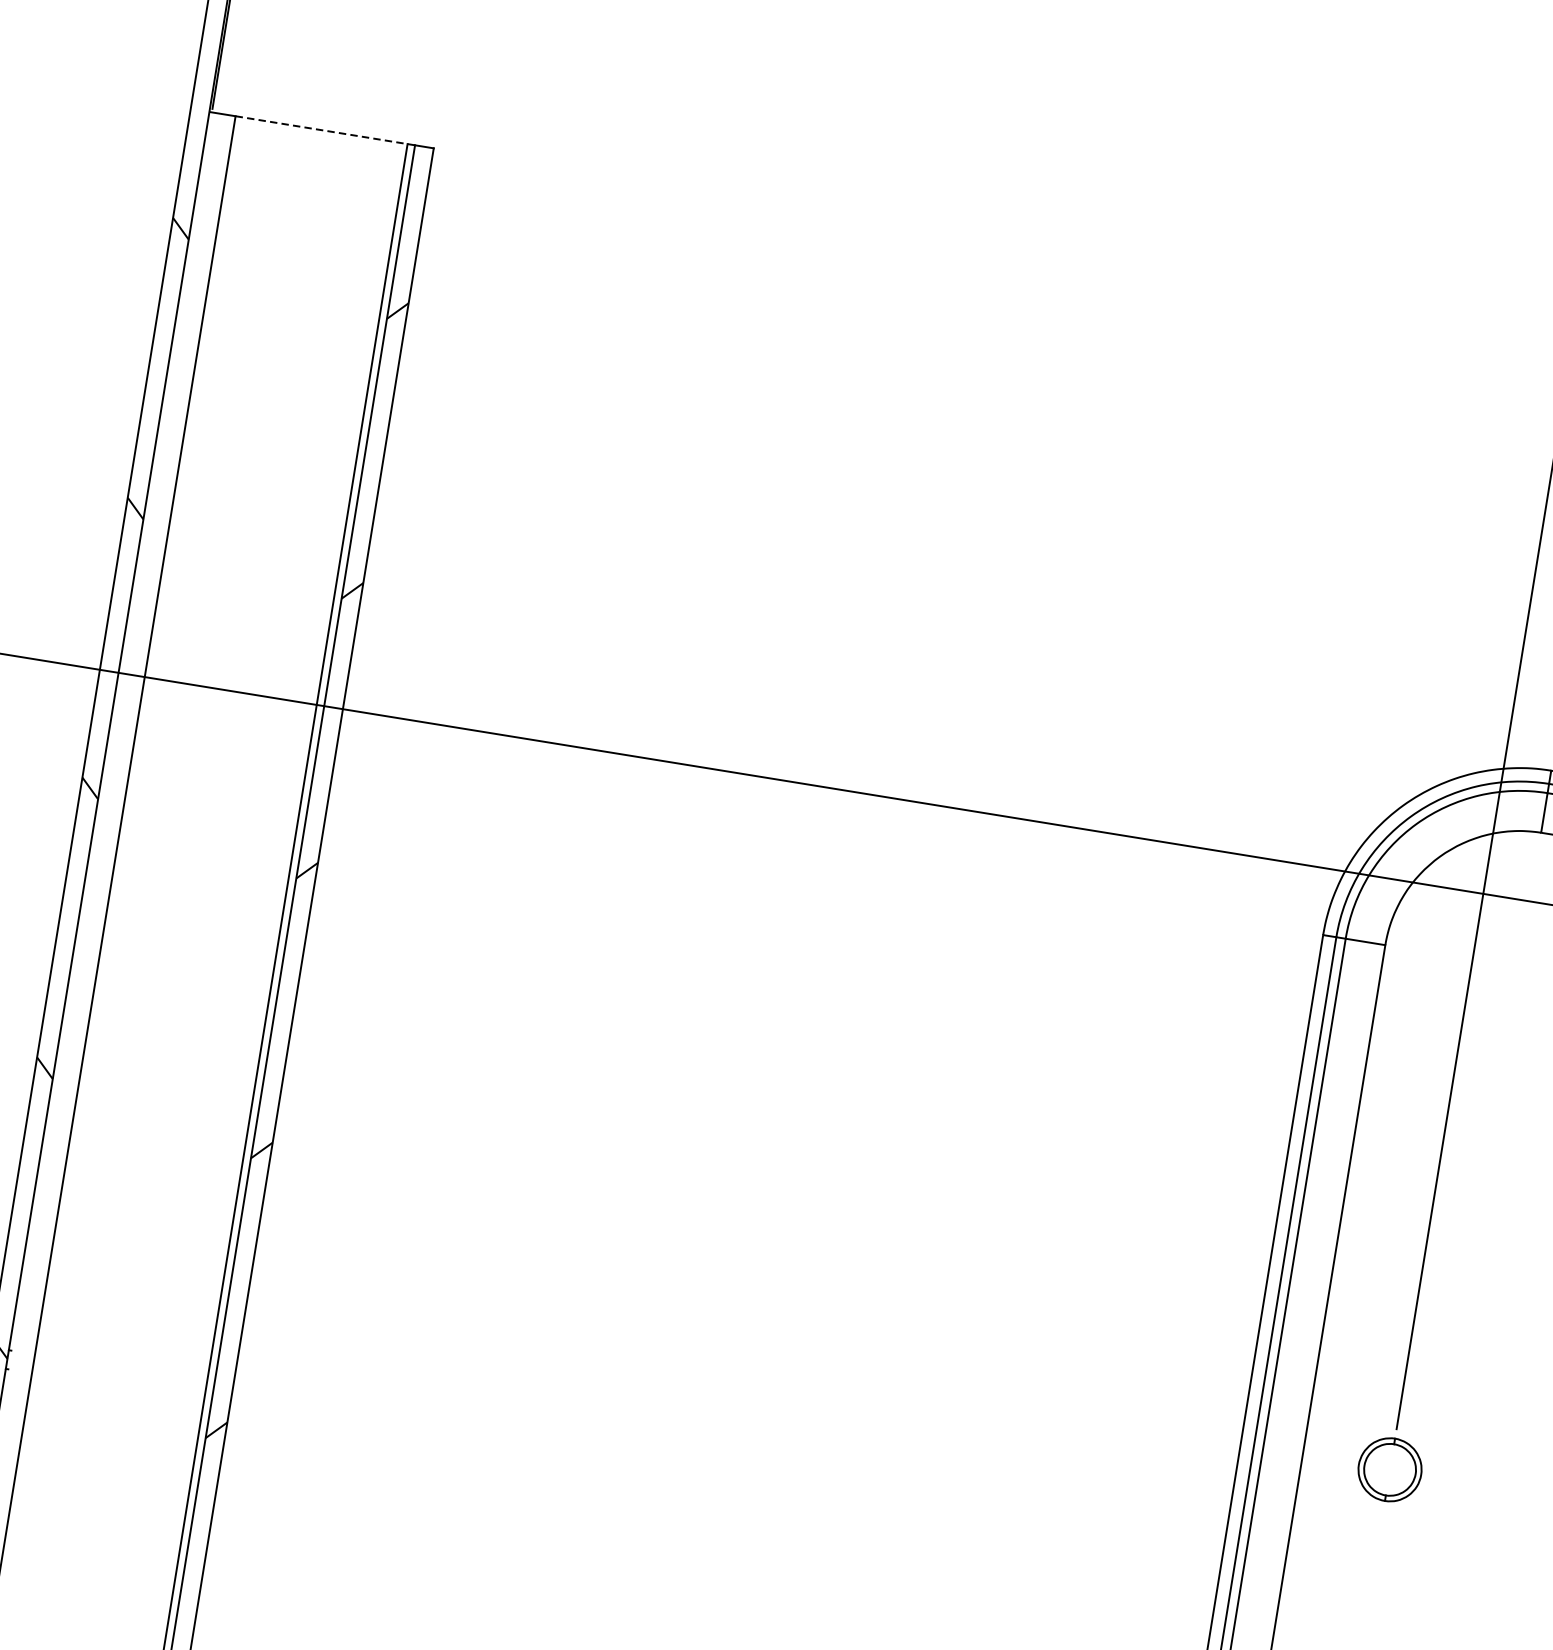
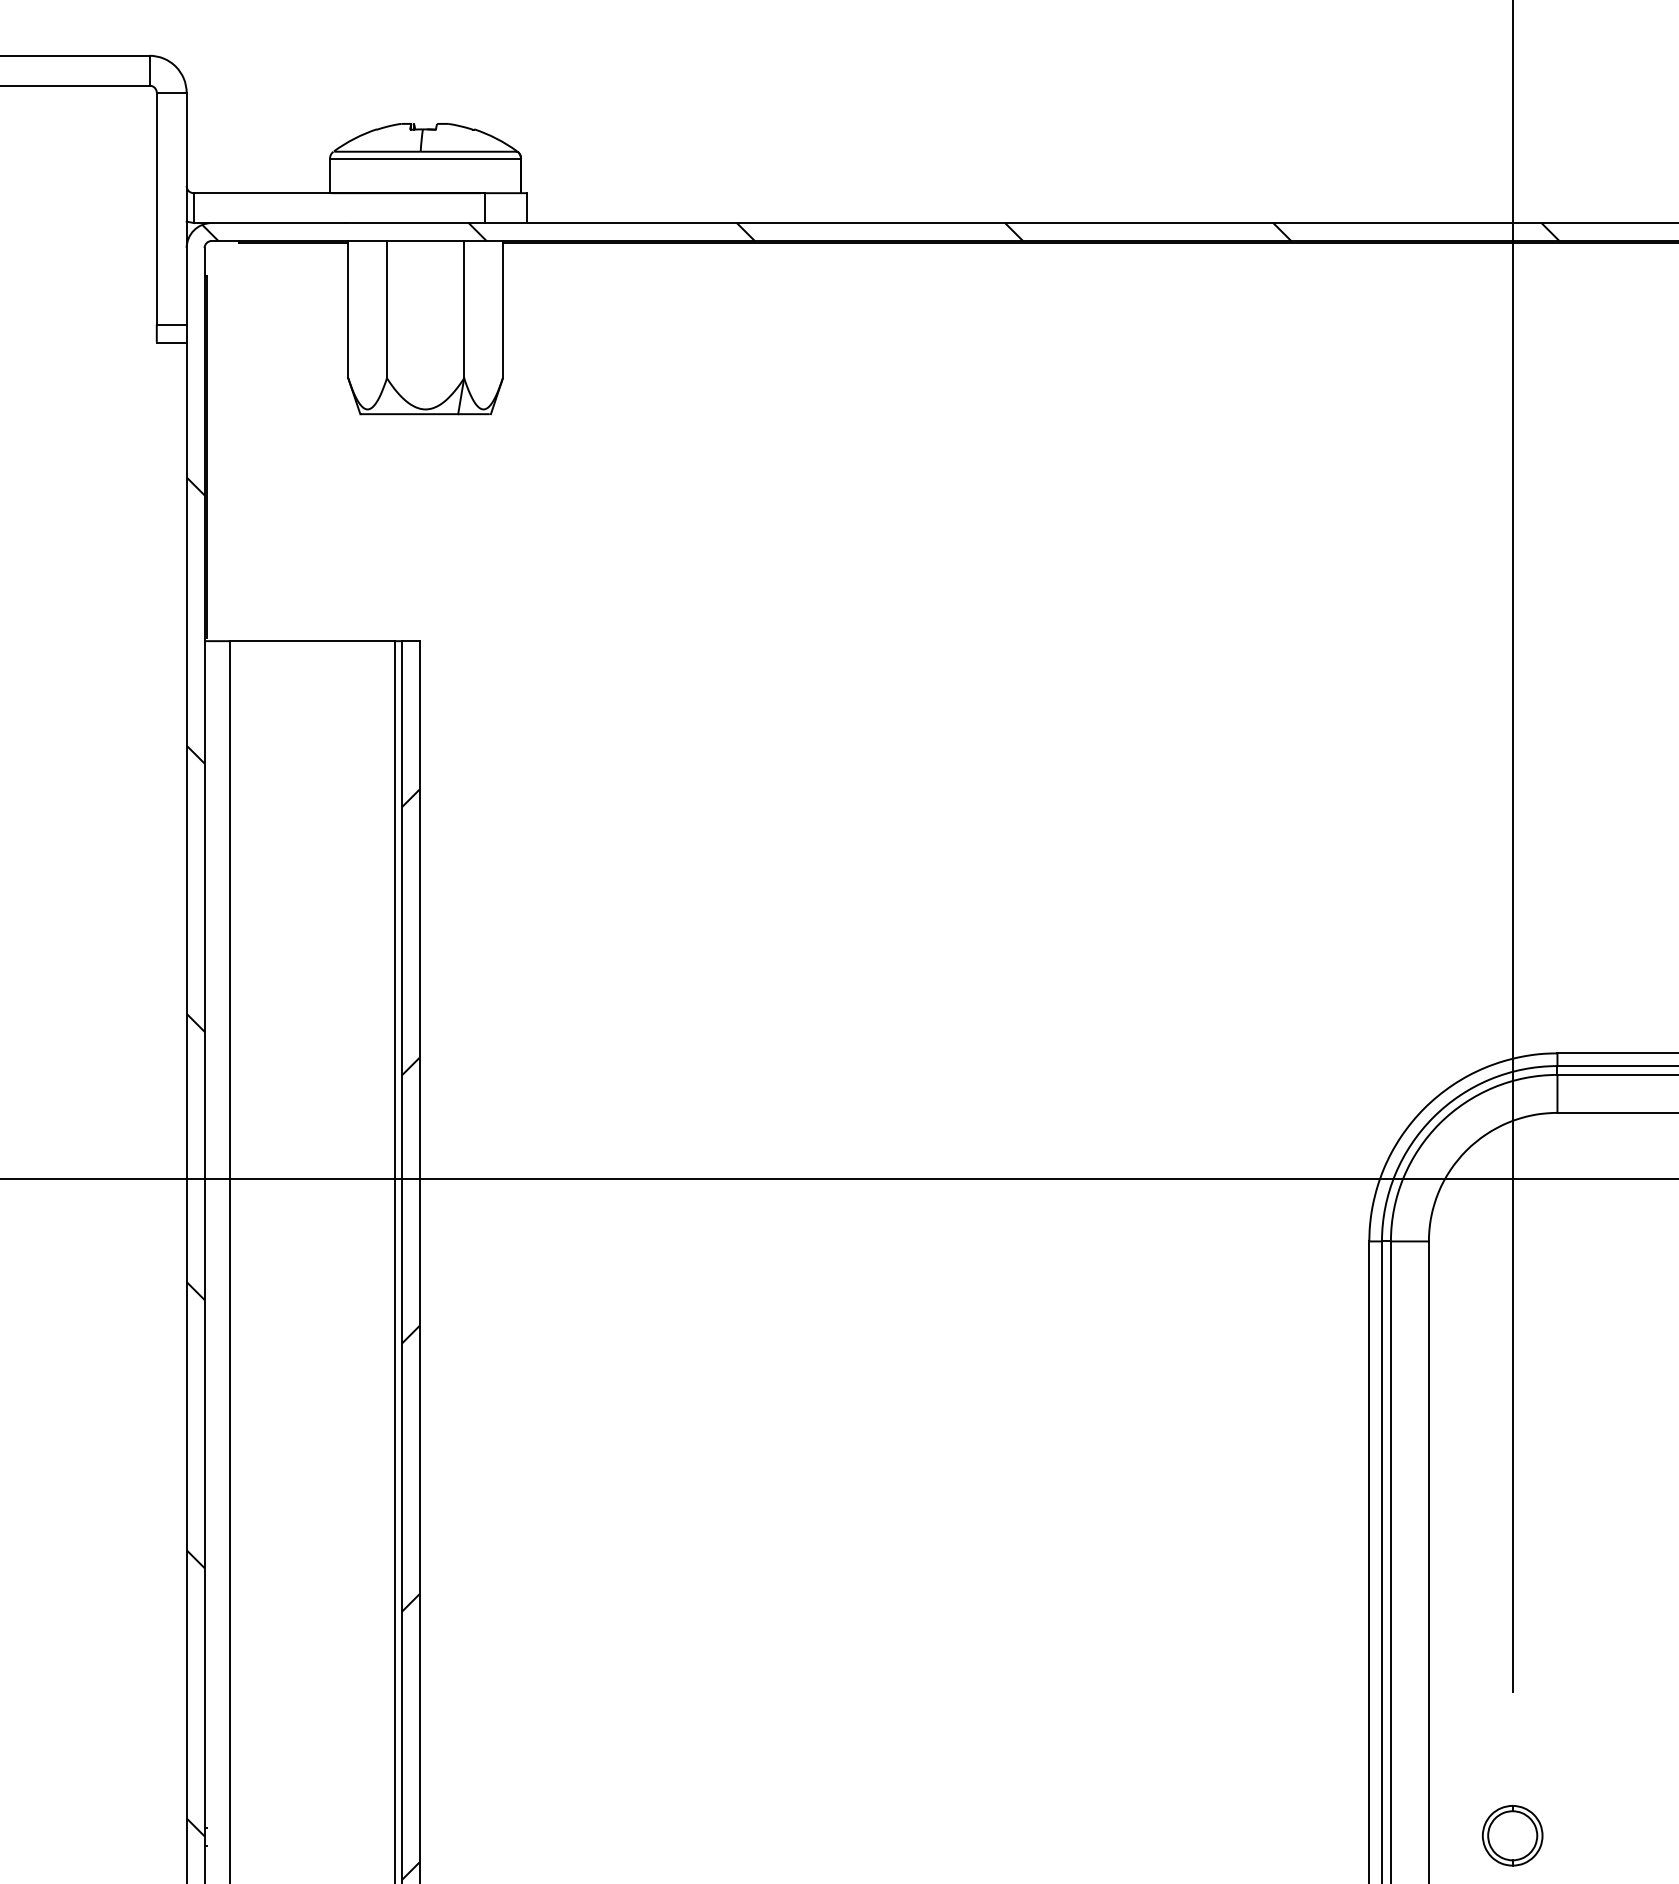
line: (321, 130) -> (312, 641), dashed -> solid
part: (1389, 1469) -> (1512, 1835), moved

